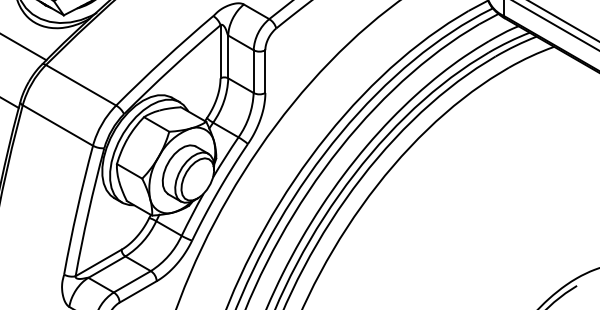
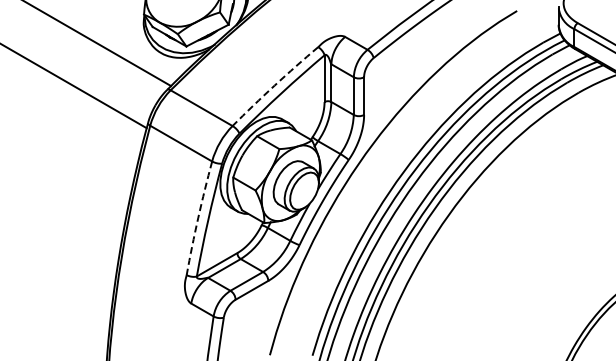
arc: (163, 59) -> (274, 85), solid -> dashed
arc: (77, 210) -> (198, 218), solid -> dashed

